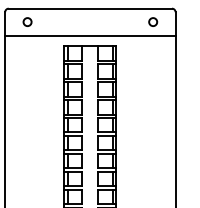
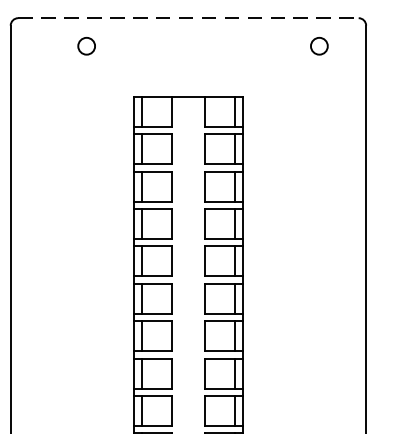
line: (90, 8) -> (188, 17), solid -> dashed
circle: (27, 21) -> (86, 44), moved
line: (90, 35) -> (188, 74), removed

